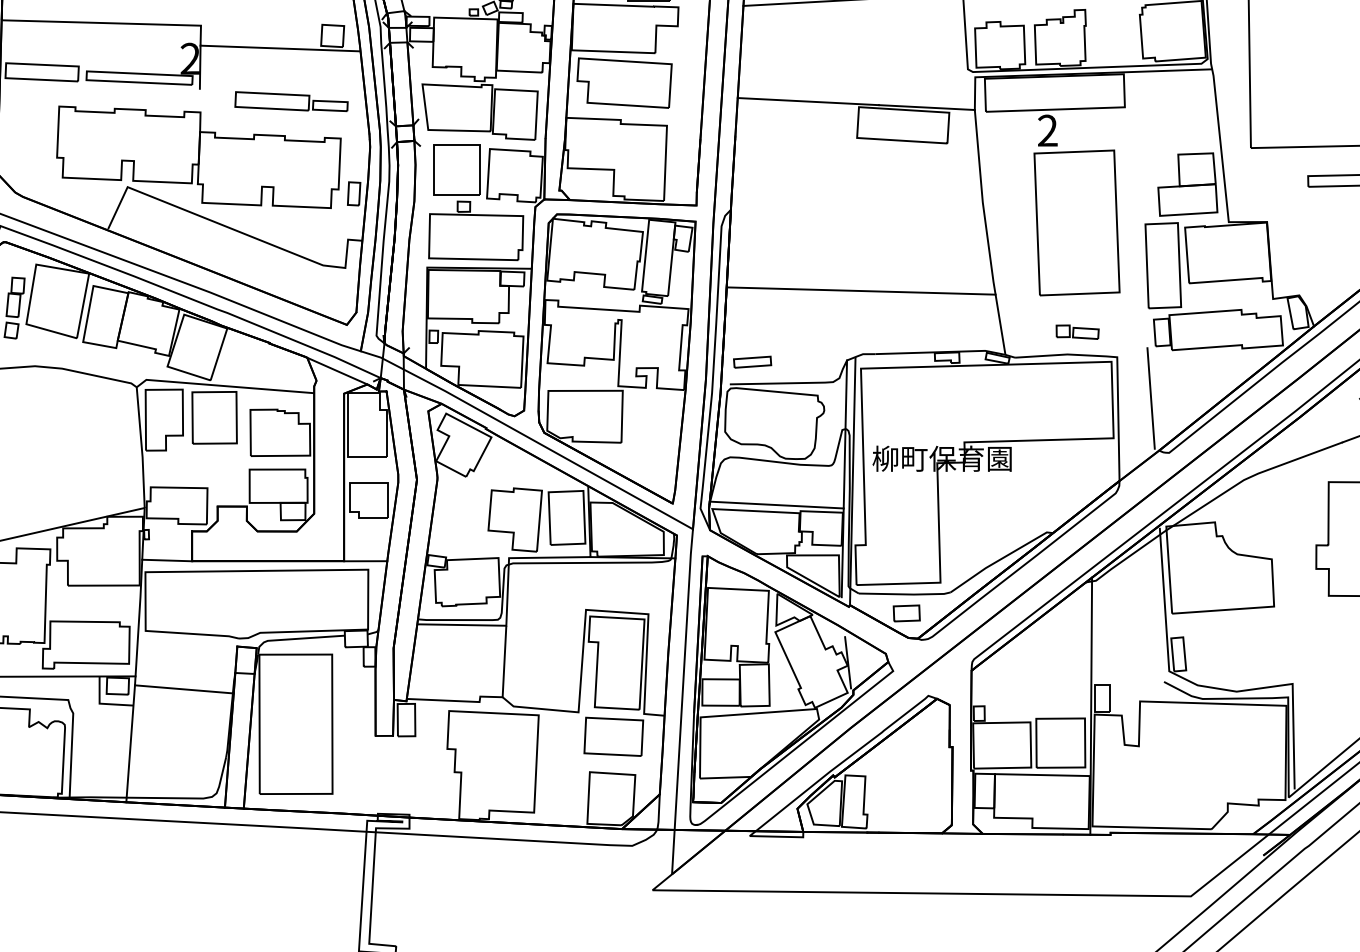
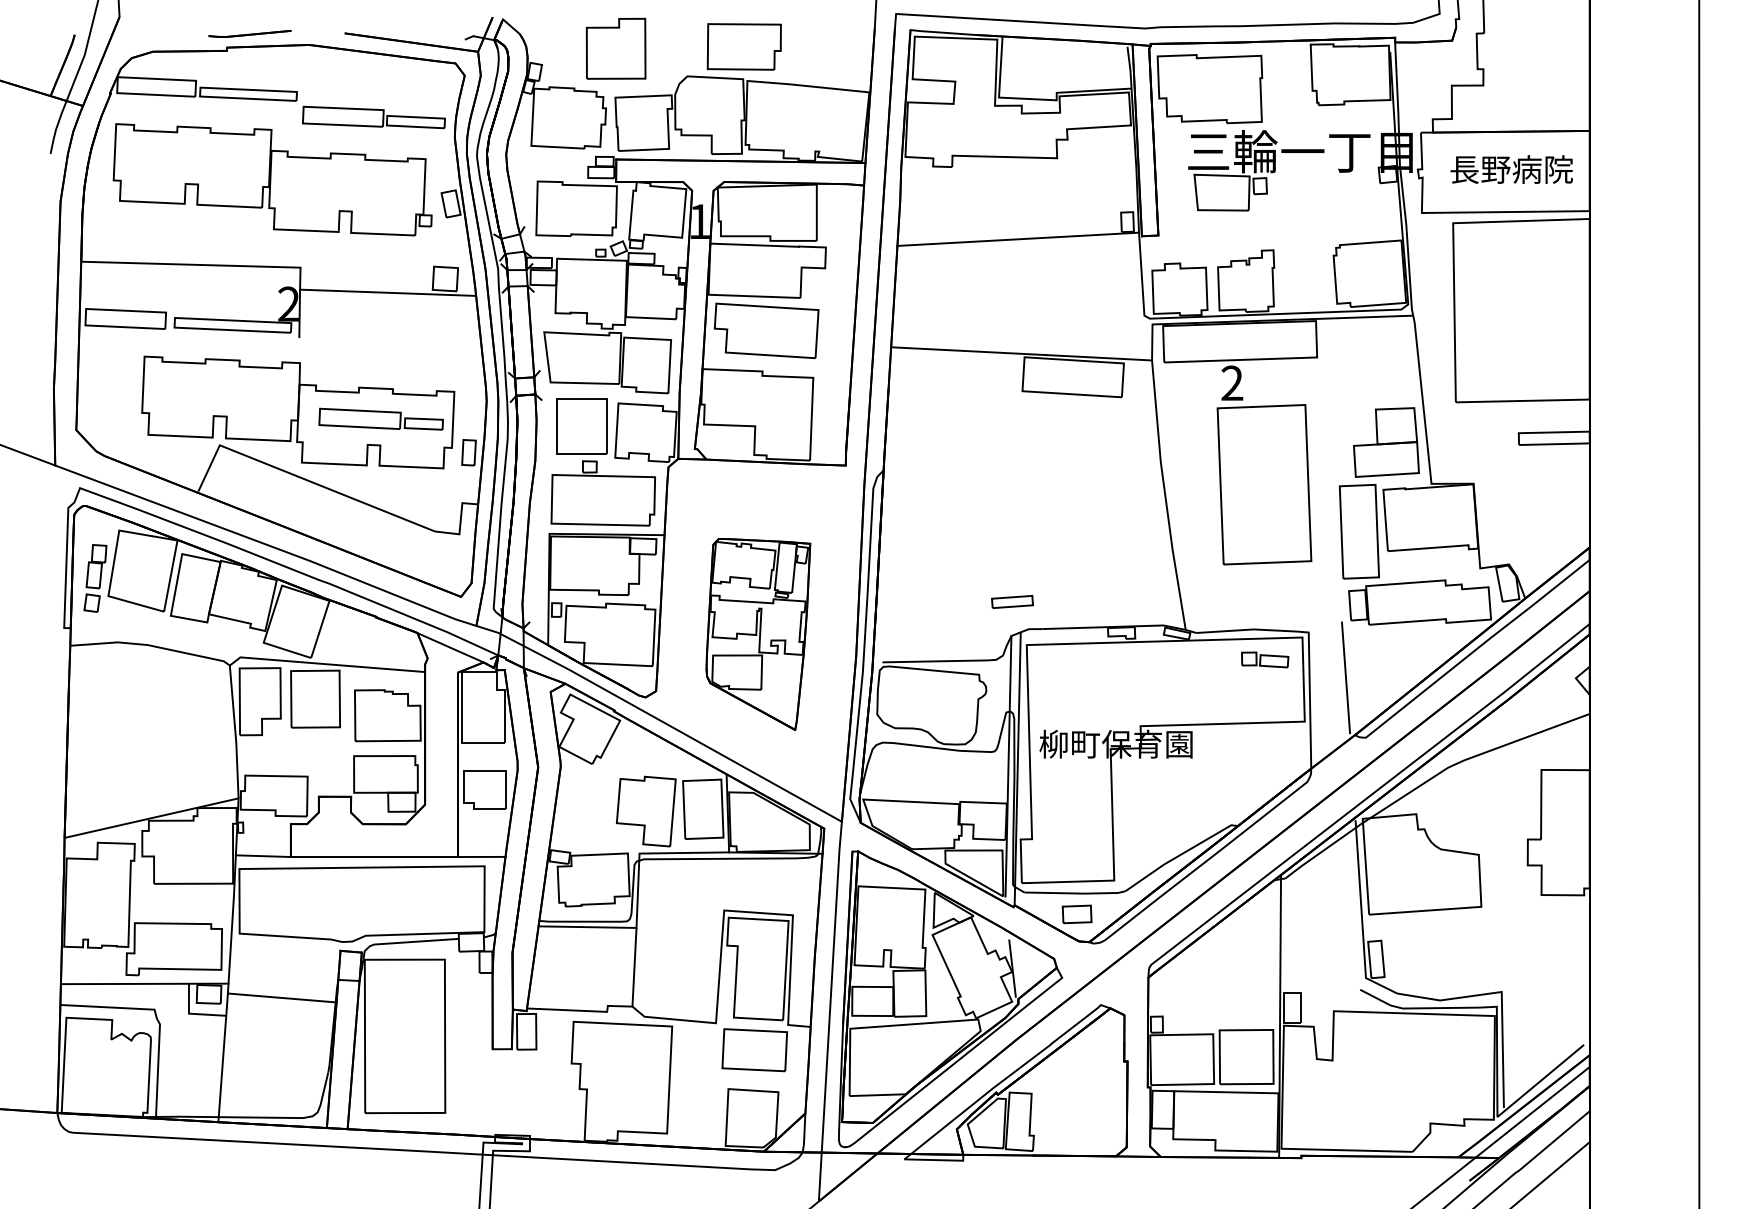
part: (290, 100) -> (380, 418), moved
line: (860, 290) -> (1026, 559), removed
part: (1077, 331) -> (1265, 659), moved
part: (617, 359) -> (758, 634), size x0.6
part: (752, 361) -> (1012, 601), moved
line: (776, 504) -> (933, 794), removed

